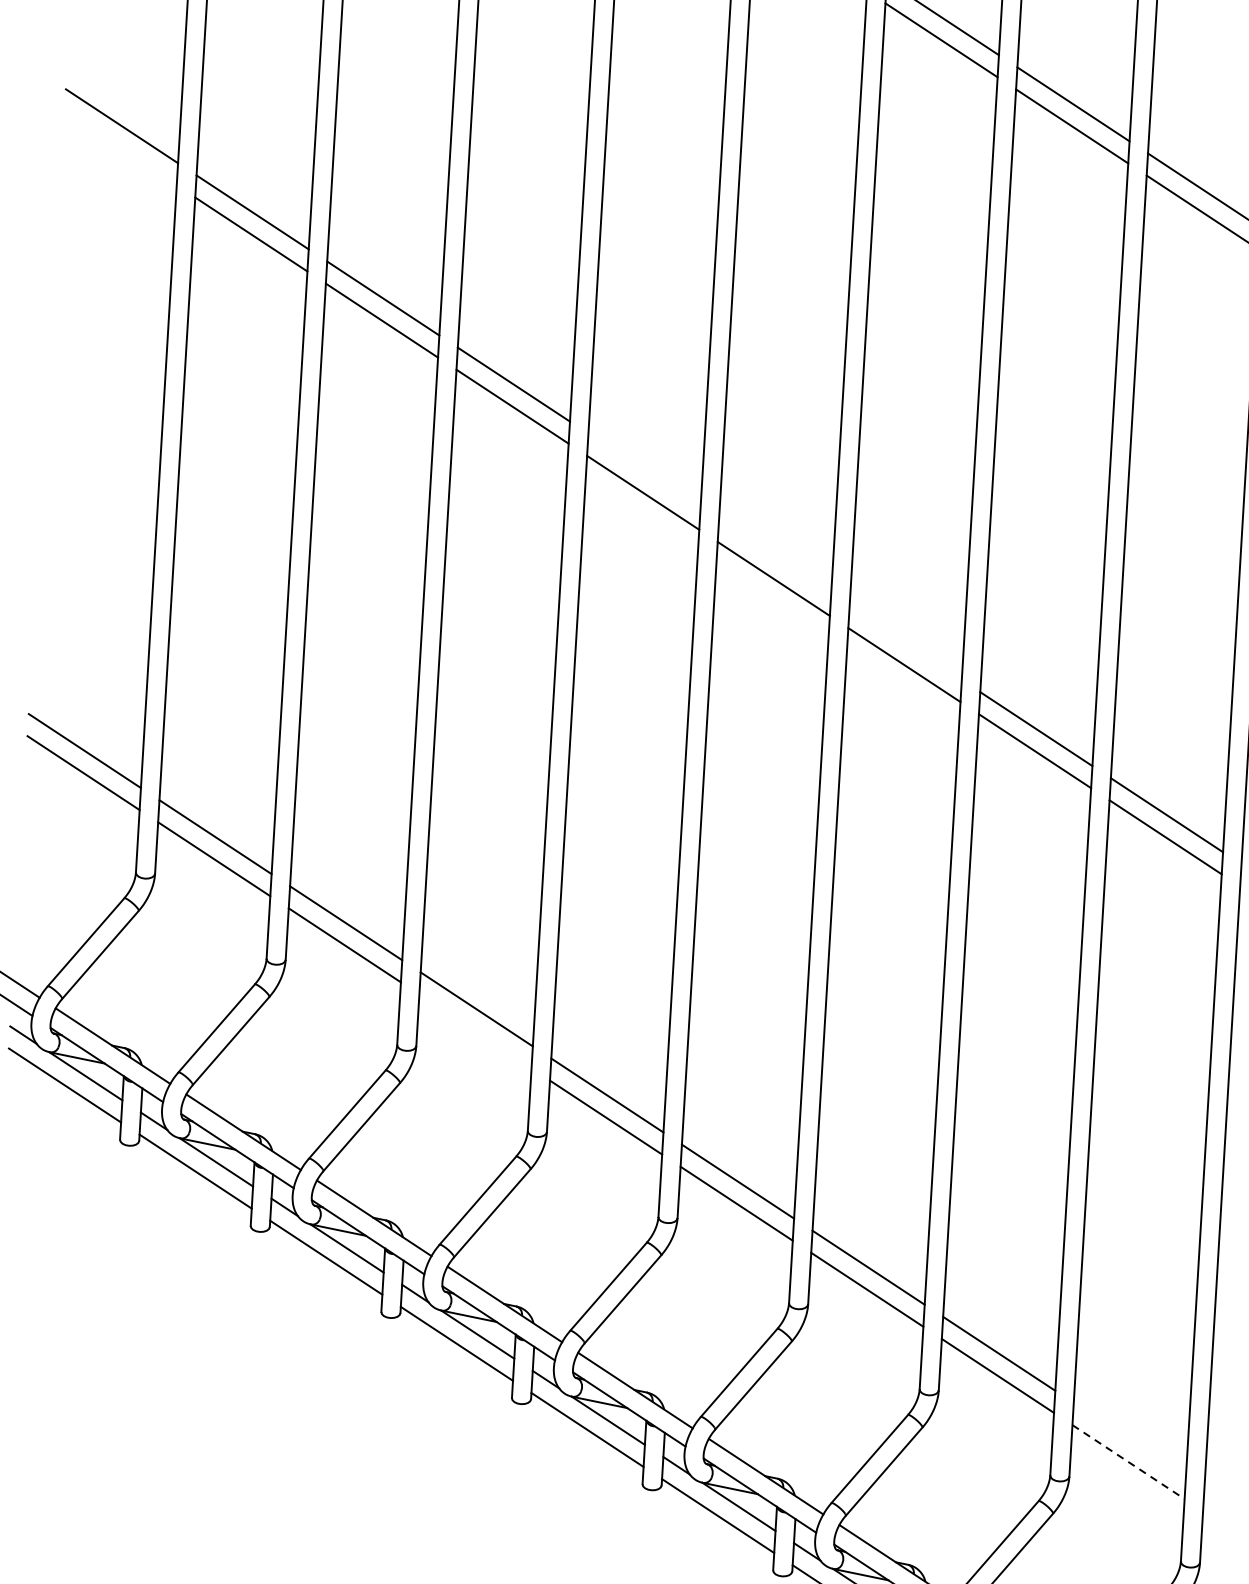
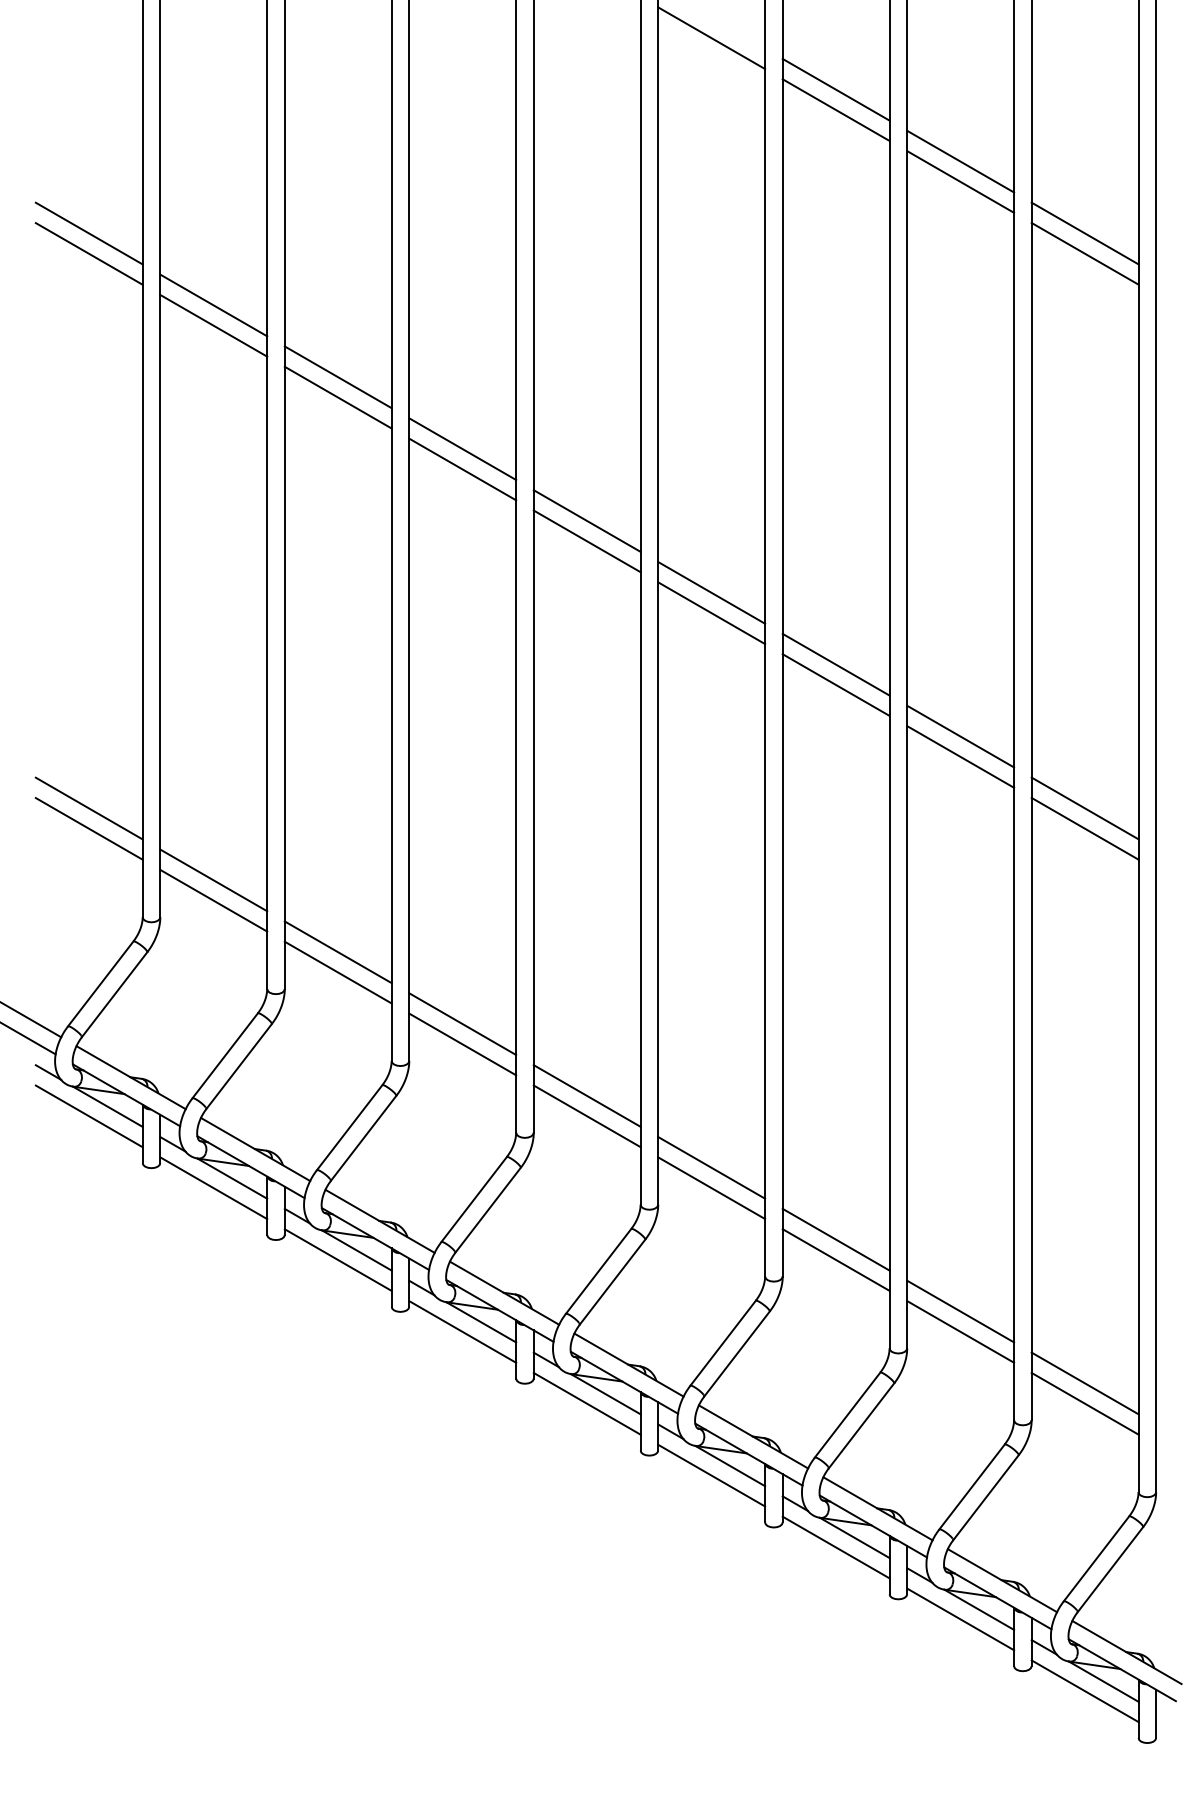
line: (119, 147) -> (88, 253), added
line: (643, 470) -> (586, 520), added
line: (774, 556) -> (711, 592), added
line: (905, 642) -> (835, 664), added
line: (475, 1031) -> (462, 1044), added
line: (1129, 1440) -> (1084, 1383), added
line: (1128, 1461) -> (1085, 1403), dashed -> solid

